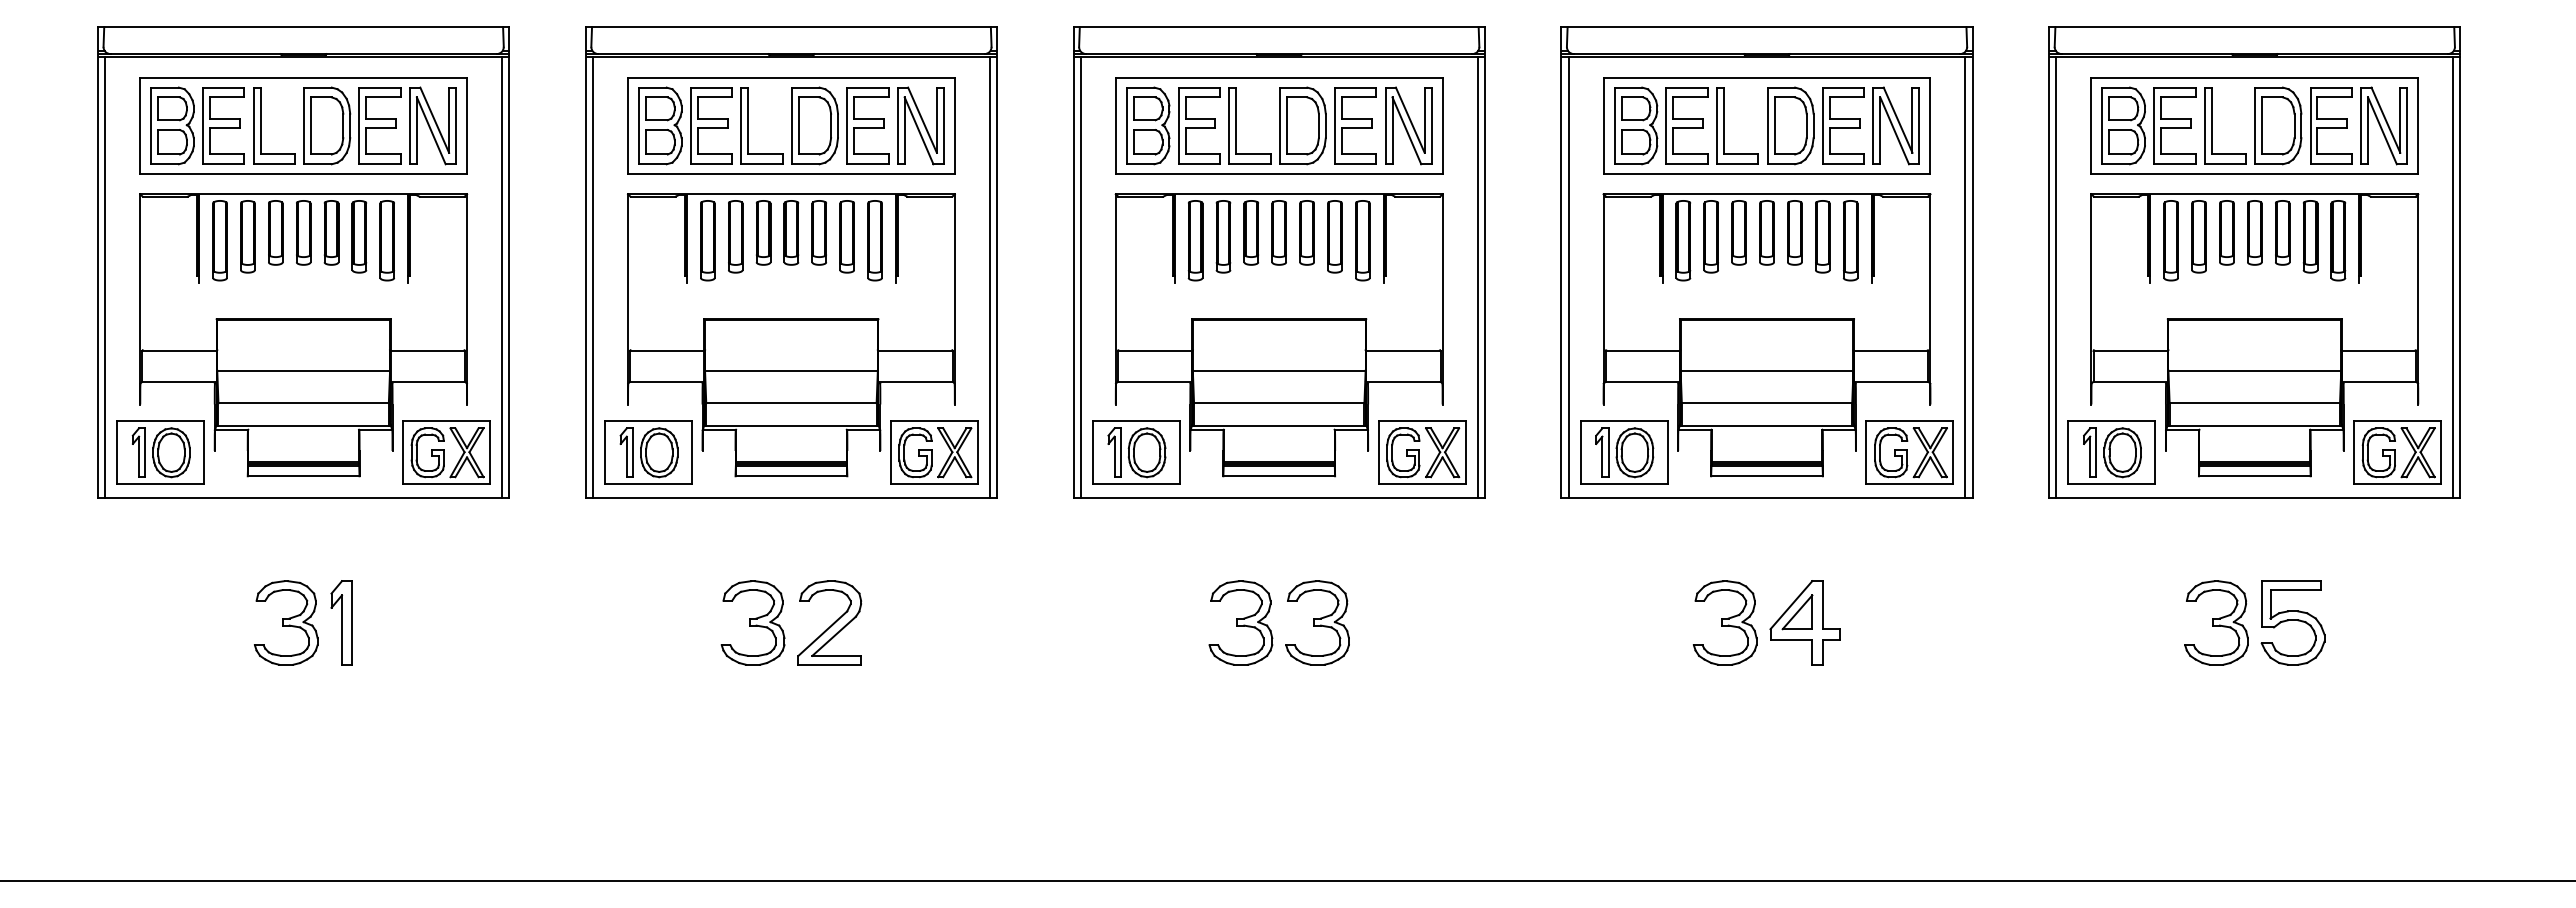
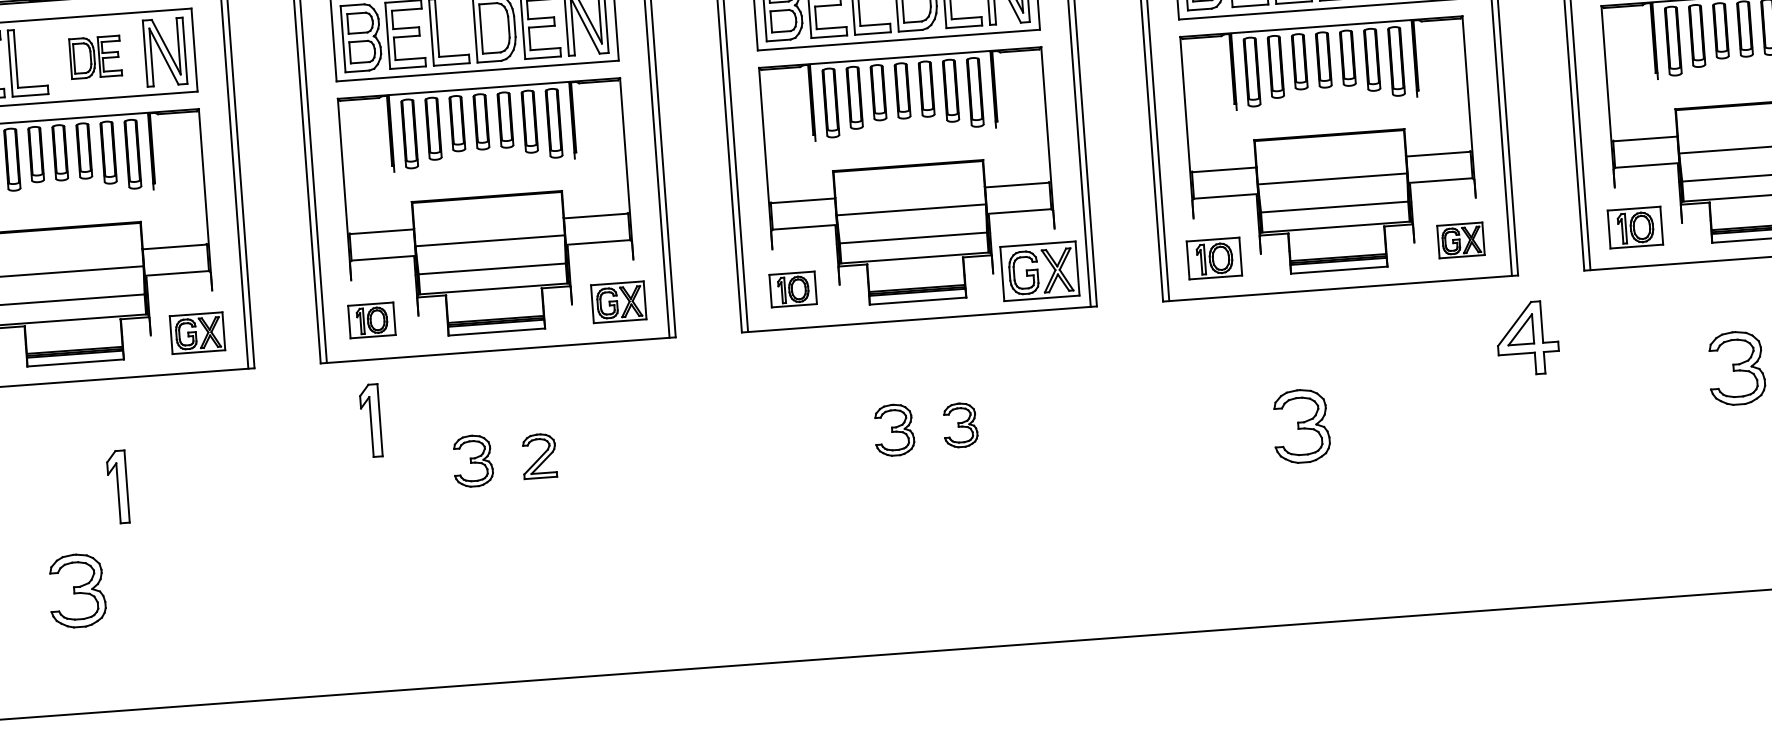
part: (352, 125) -> (95, 56), size x0.6
part: (446, 452) -> (197, 333), size x0.7
part: (648, 452) -> (371, 320), size x0.6
part: (934, 452) -> (618, 302), size x0.7
part: (1136, 452) -> (793, 289), size x0.6
part: (1624, 452) -> (1214, 258), size x0.7
part: (1909, 452) -> (1460, 240), size x0.6
part: (2111, 452) -> (1635, 227), size x0.7
part: (638, 567) -> (370, 420), added
part: (286, 622) -> (77, 590), moved
part: (752, 622) -> (472, 460), size x0.7
part: (829, 622) -> (538, 455), size x0.6
part: (1240, 622) -> (893, 429), size x0.7
part: (1317, 622) -> (960, 424), size x0.6
part: (1724, 622) -> (1300, 425), moved
part: (1804, 622) -> (1526, 338), moved

